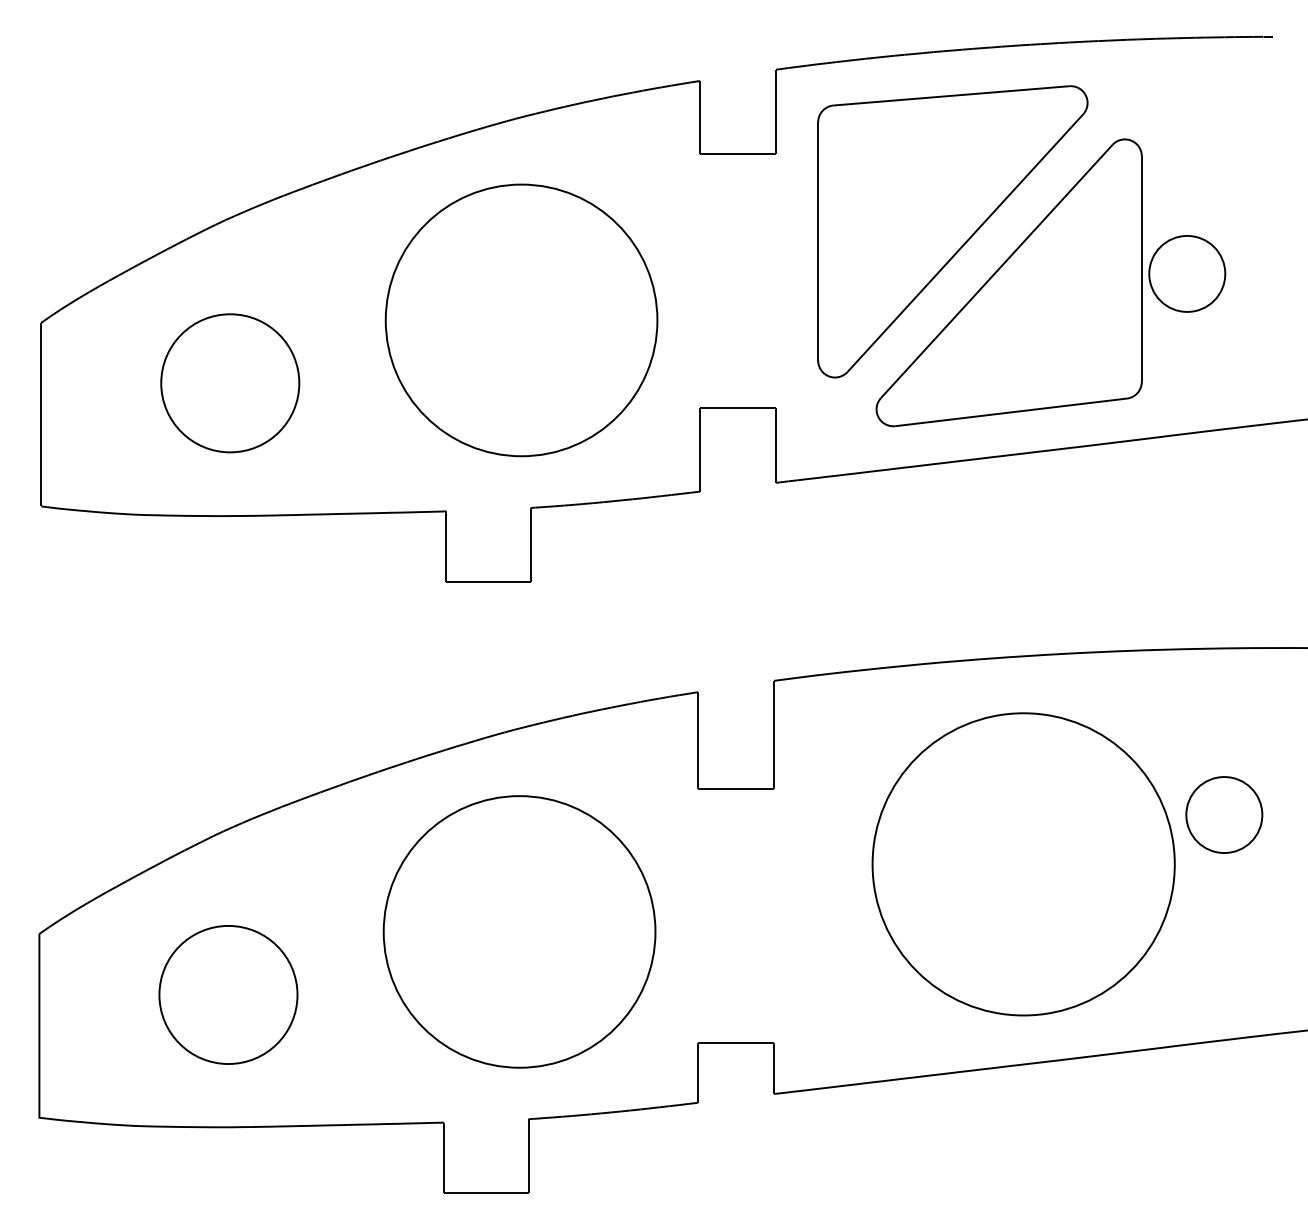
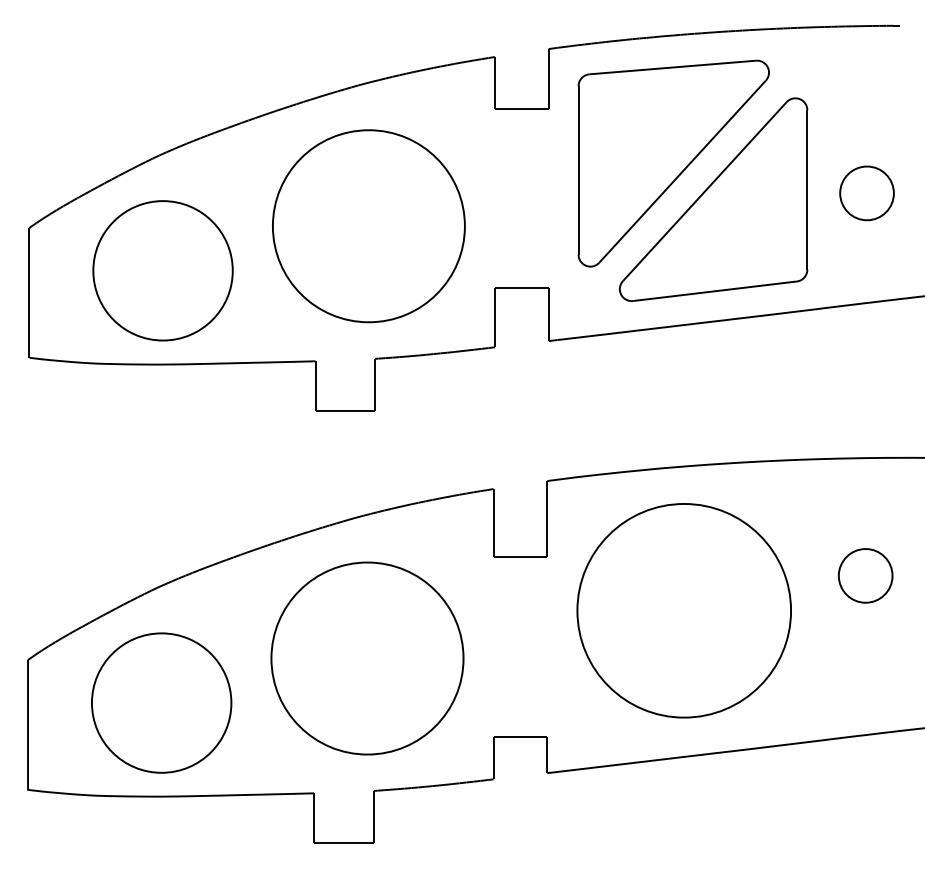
part: (1187, 273) -> (867, 193), moved
part: (229, 382) -> (162, 270), size x1.43
part: (1023, 864) -> (684, 610), moved
part: (228, 994) -> (161, 702), size x1.43

